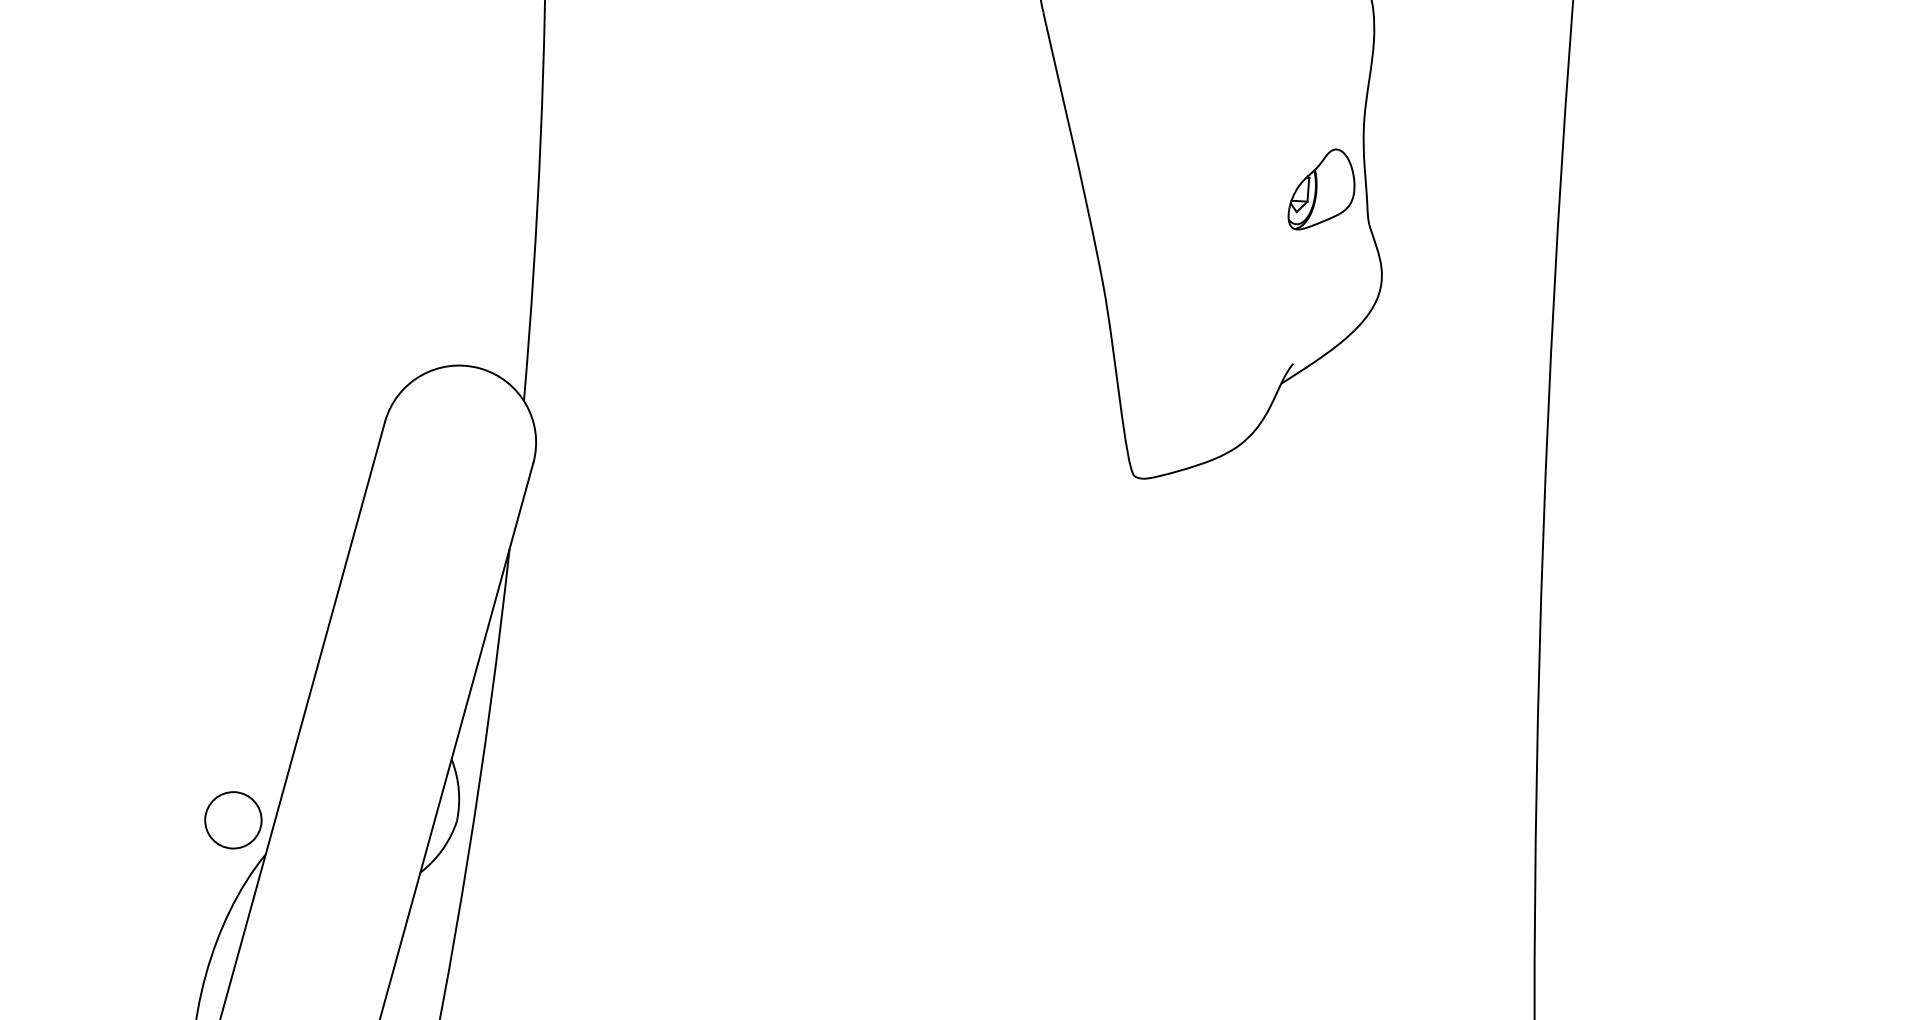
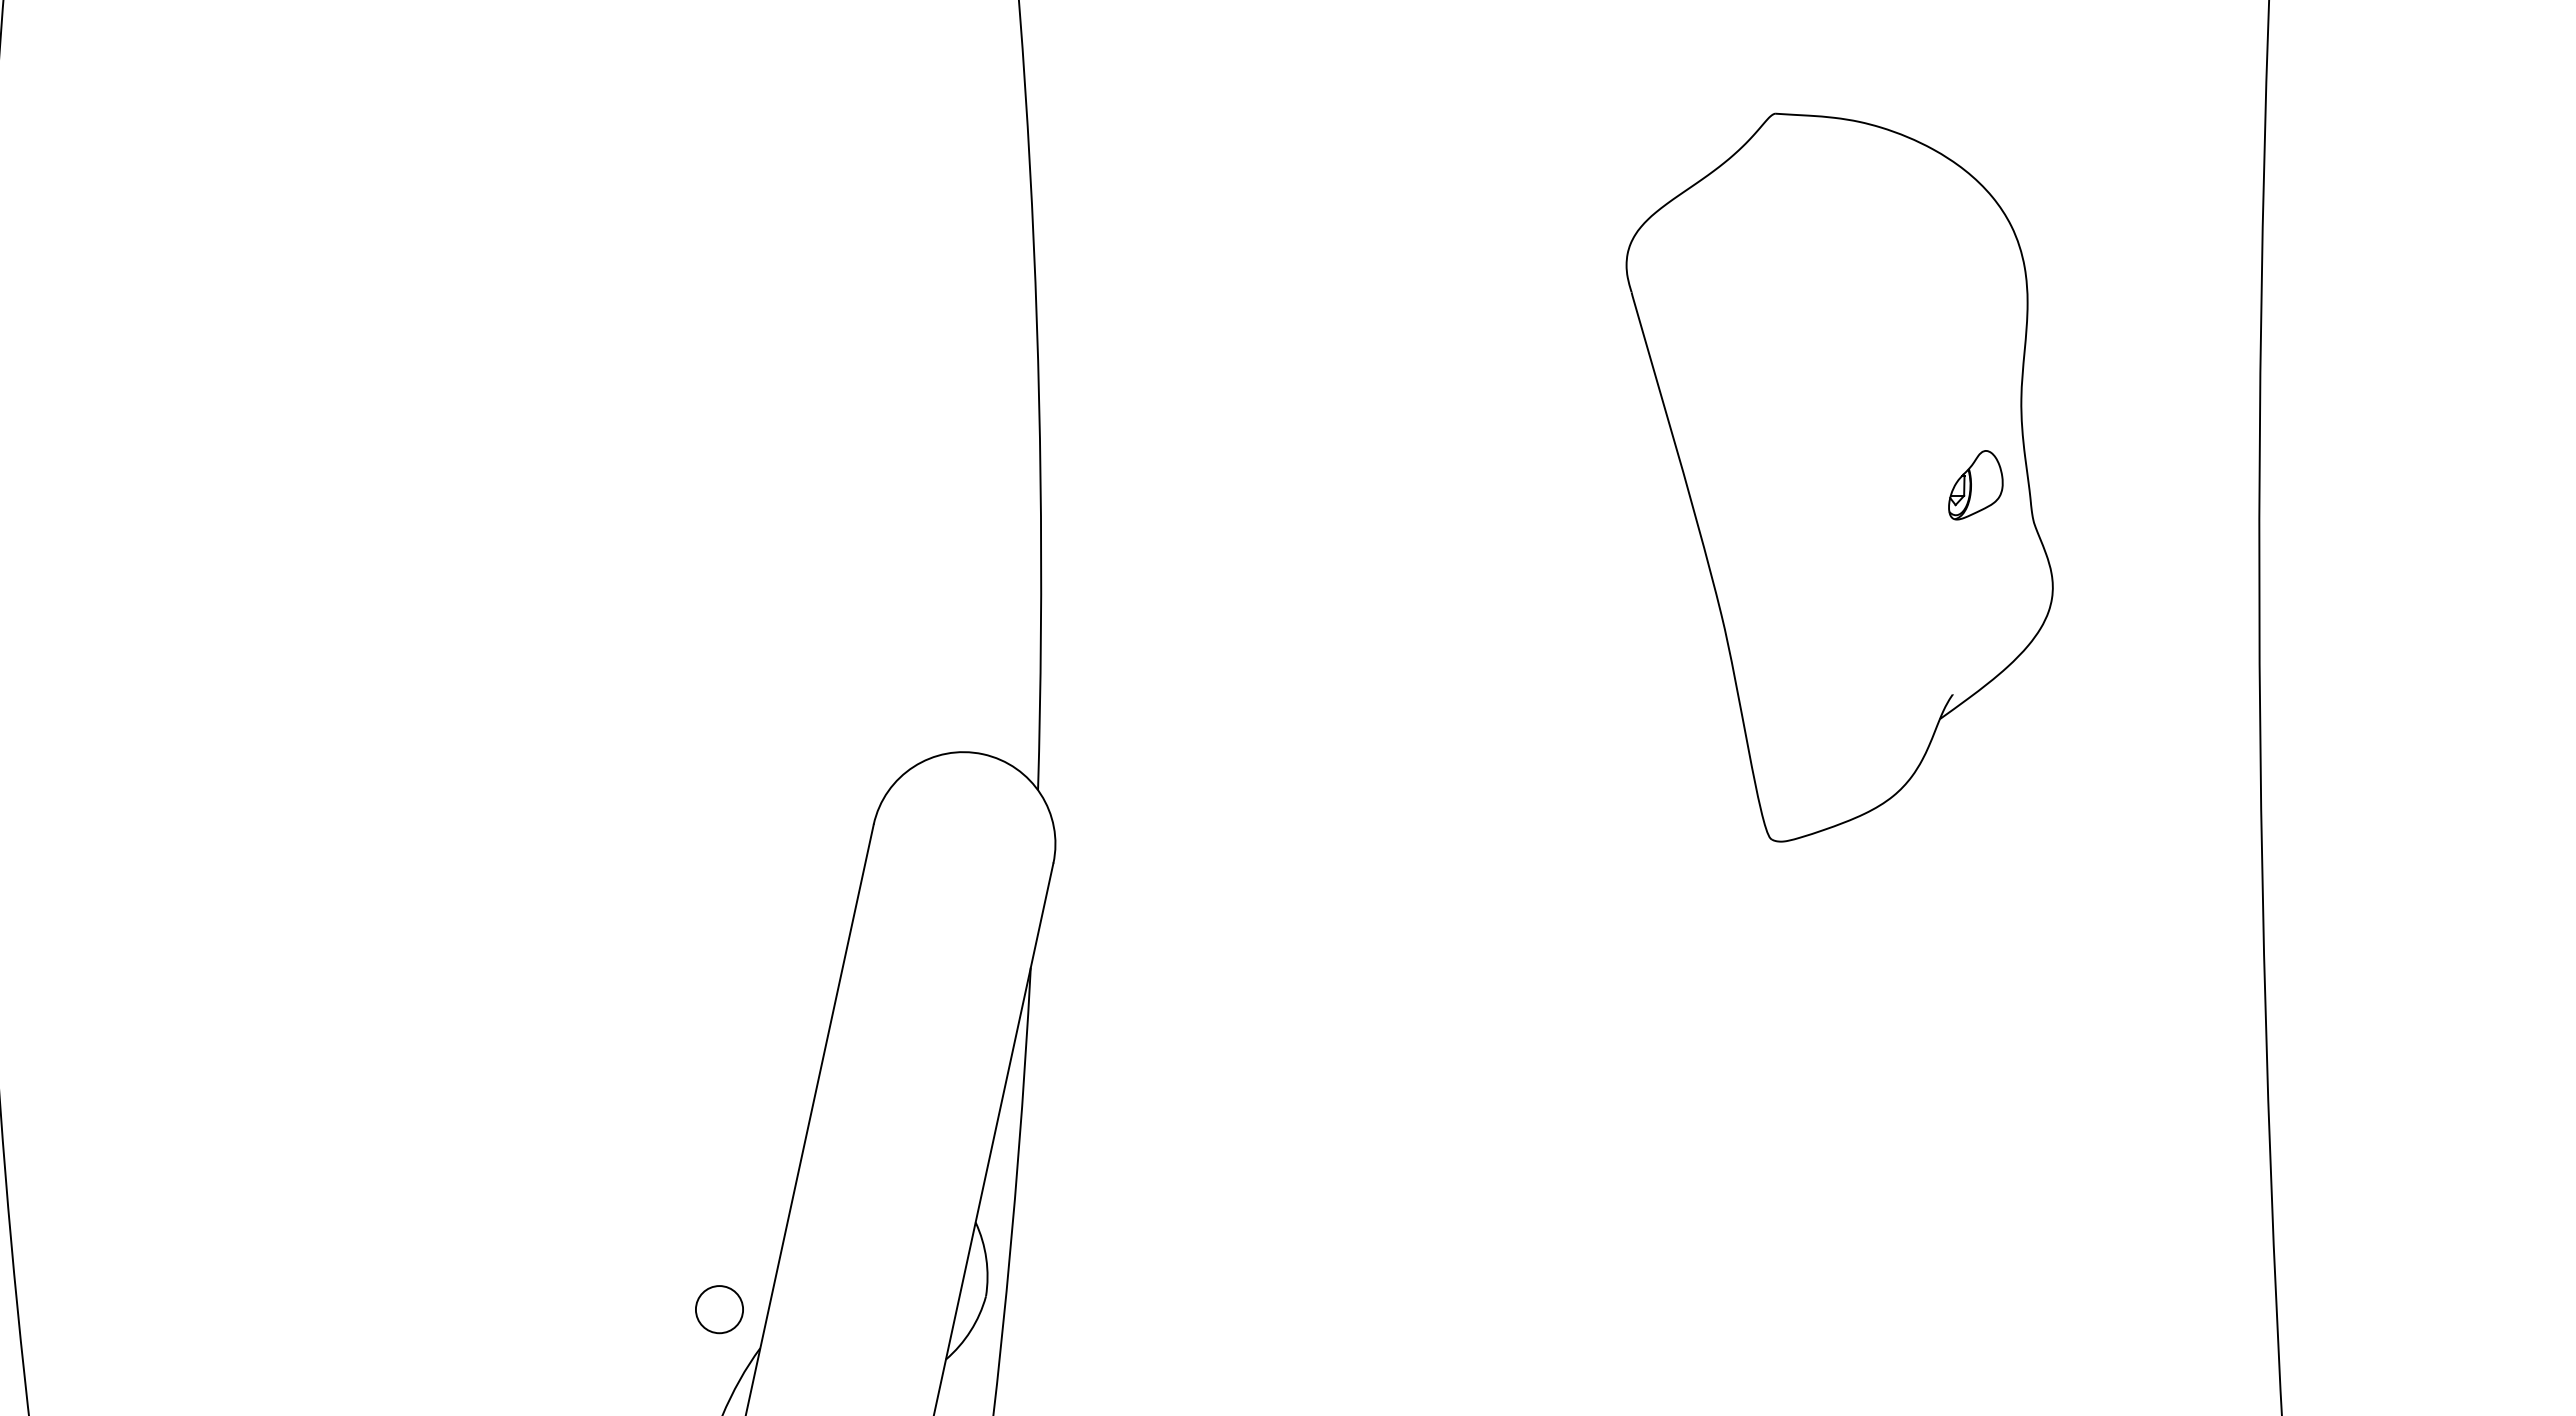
part: (1321, 190) -> (1975, 485), size x0.7
circle: (233, 820) -> (719, 1309), size x0.7

